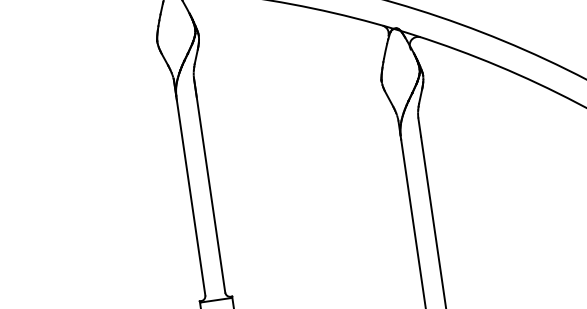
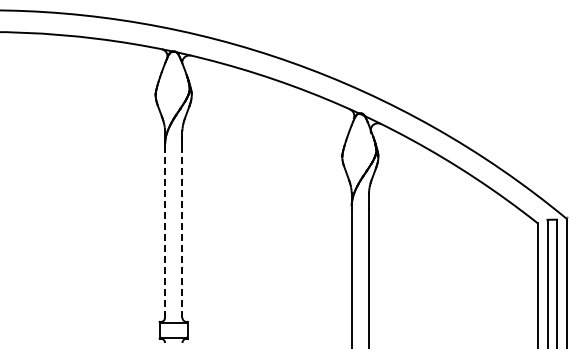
line: (209, 184) -> (182, 223), solid -> dashed
line: (189, 186) -> (165, 222), solid -> dashed

